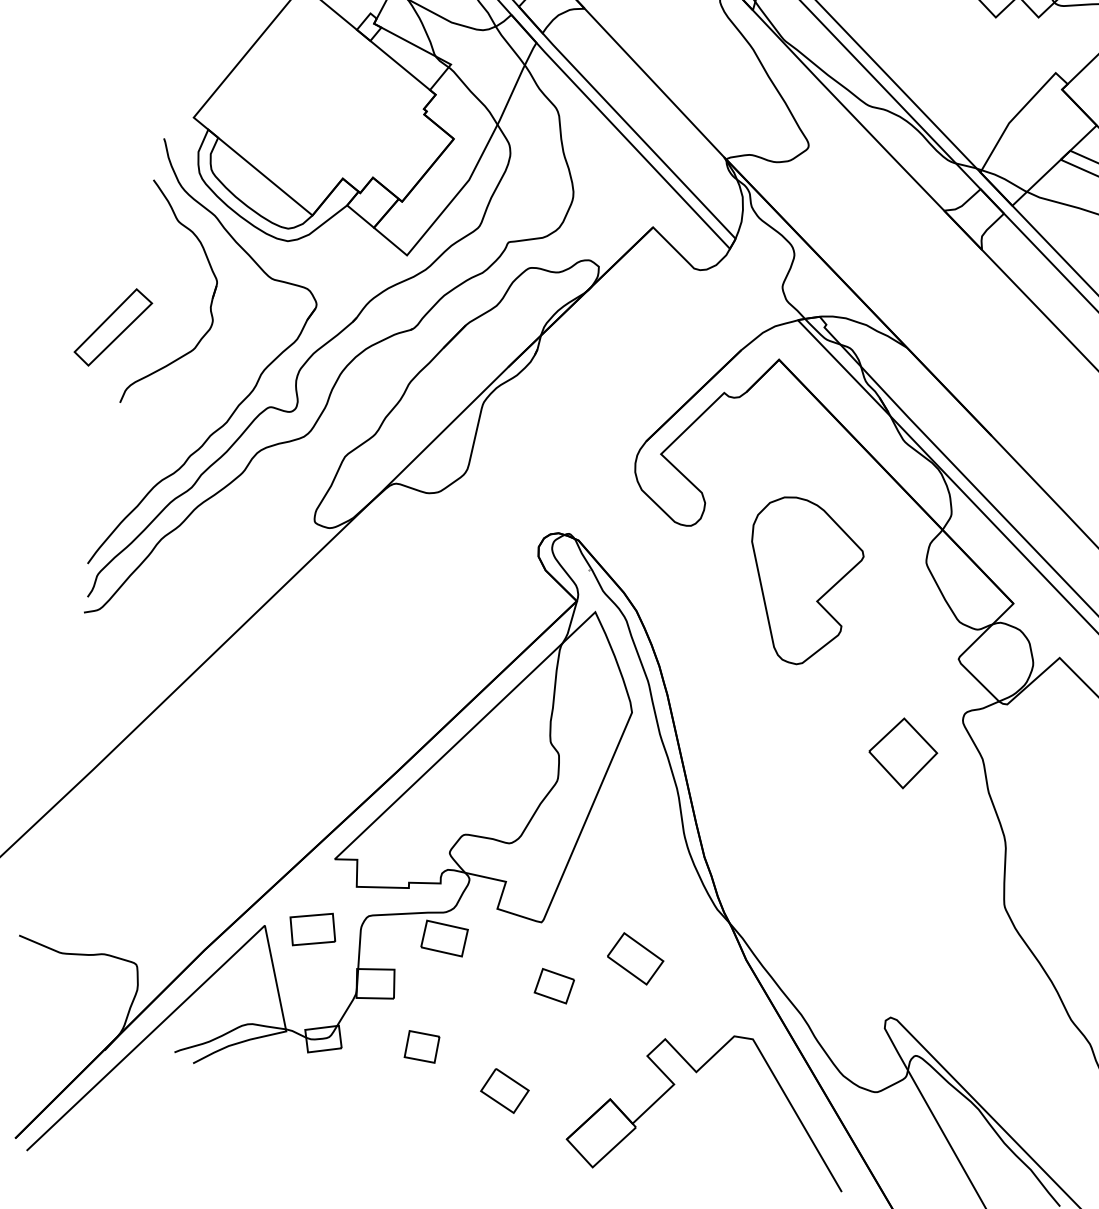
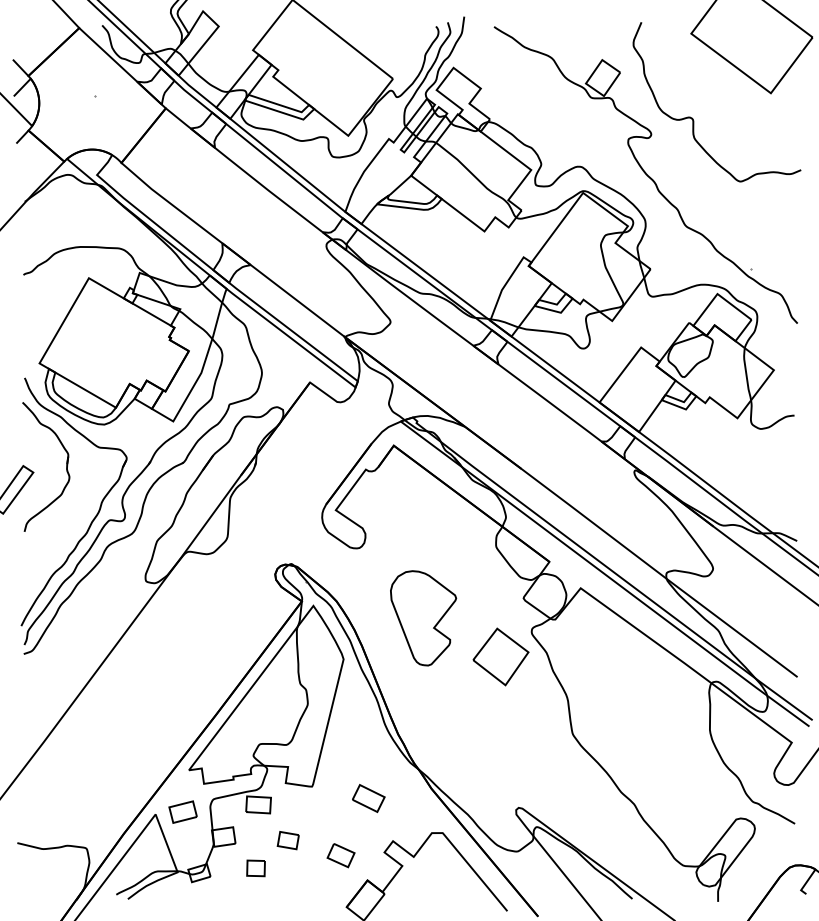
part: (801, 582) -> (423, 618), moved
part: (902, 752) -> (500, 656), size x1.43
part: (553, 985) -> (287, 840), moved
part: (503, 1090) -> (340, 855), moved

